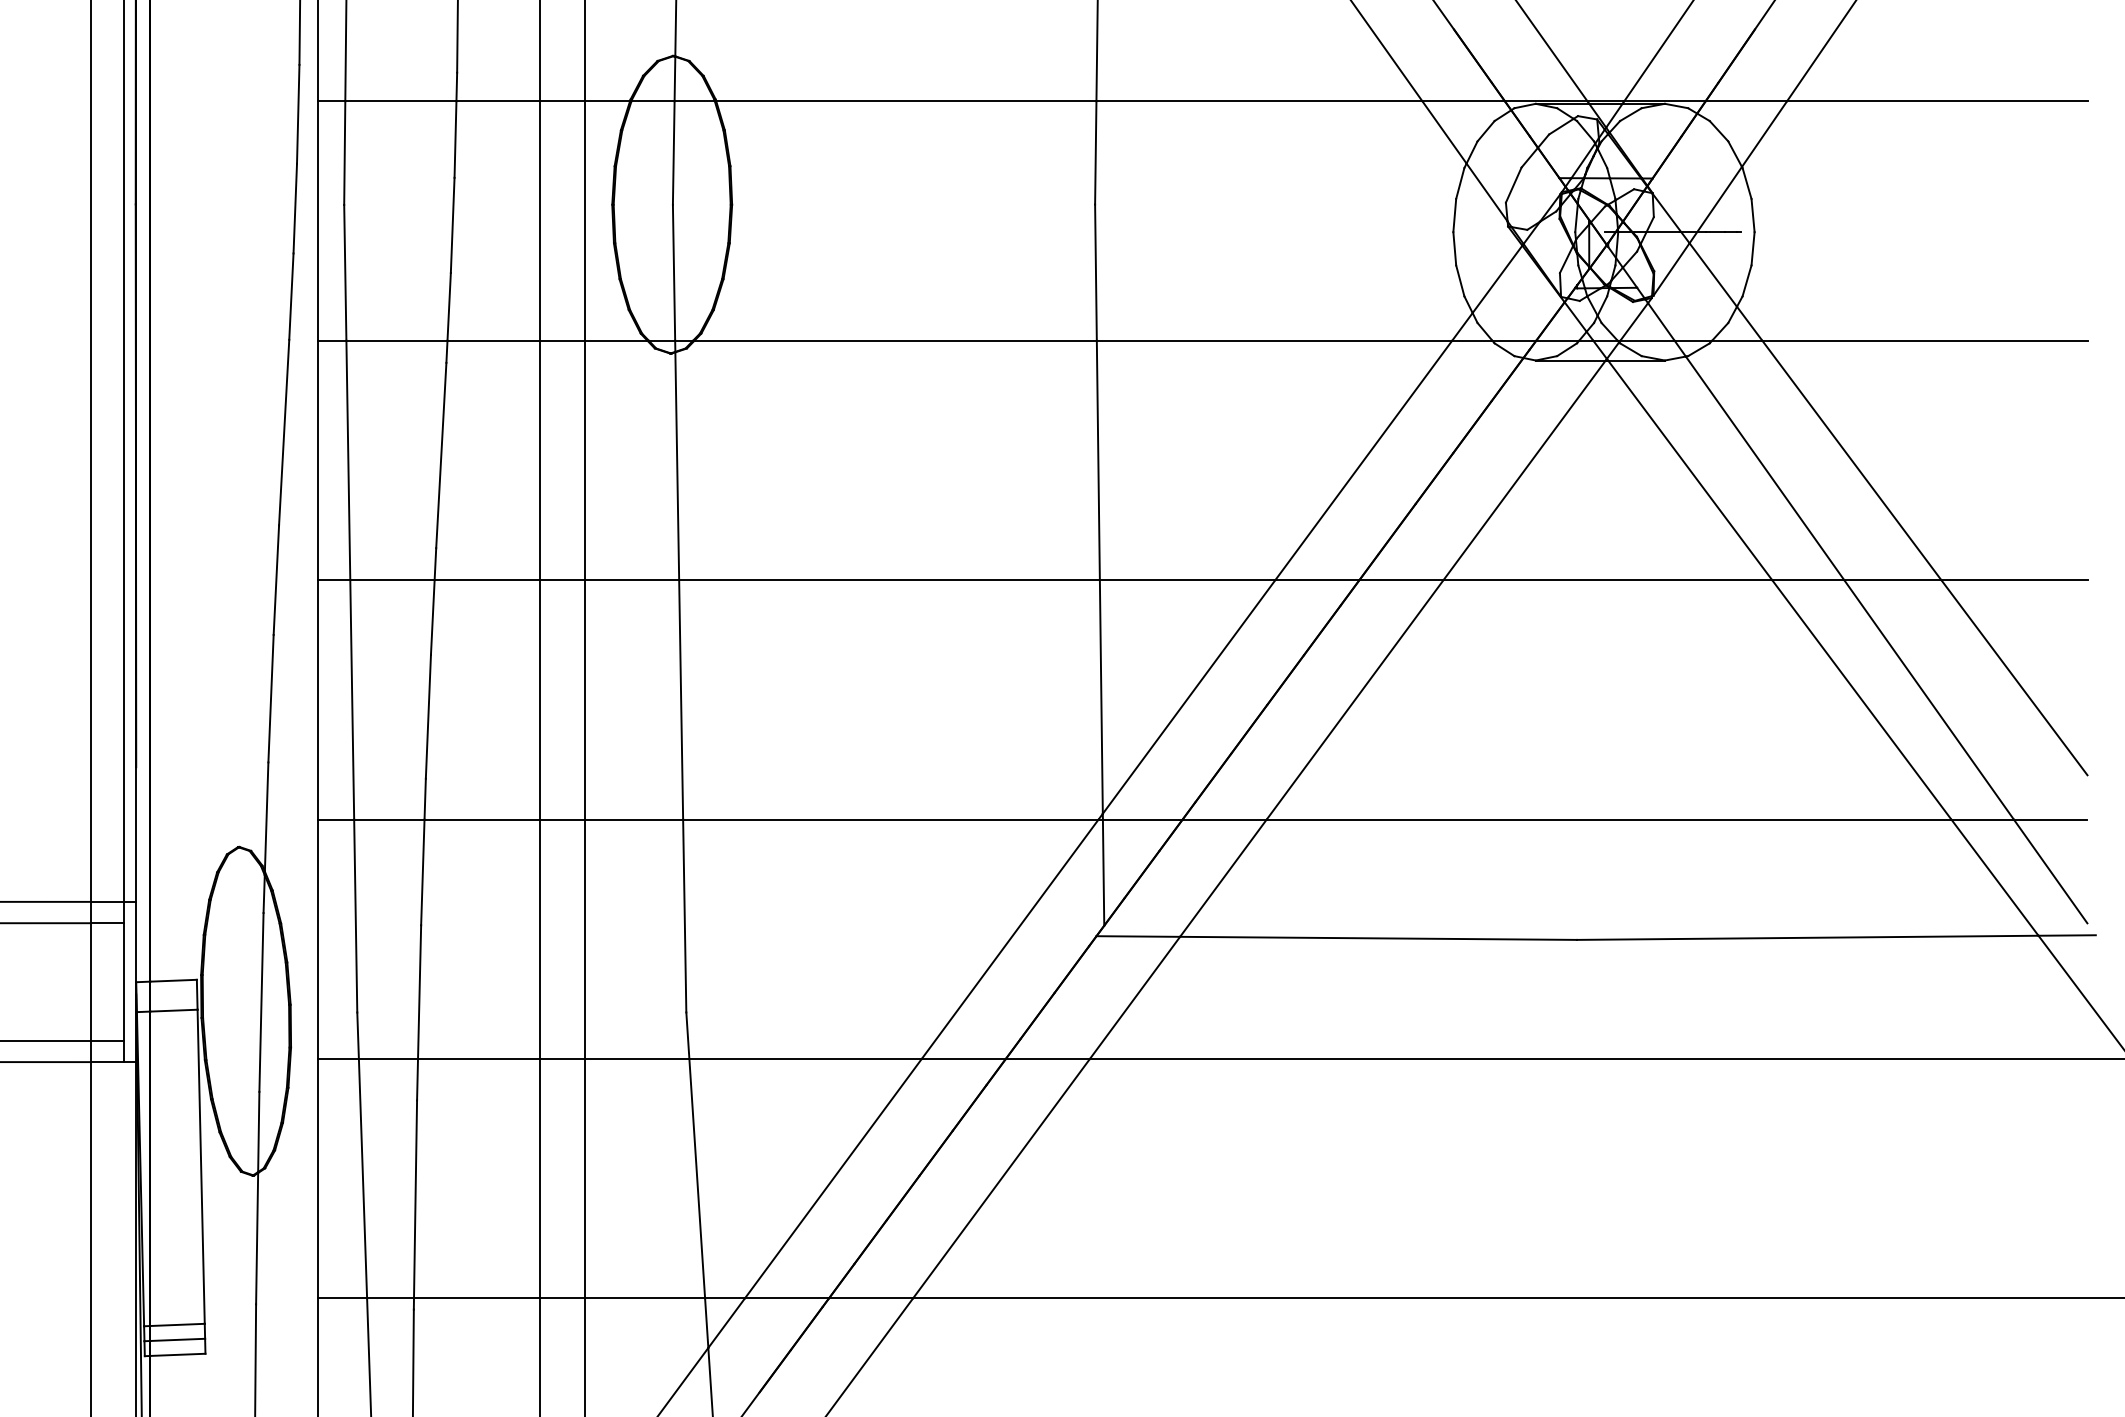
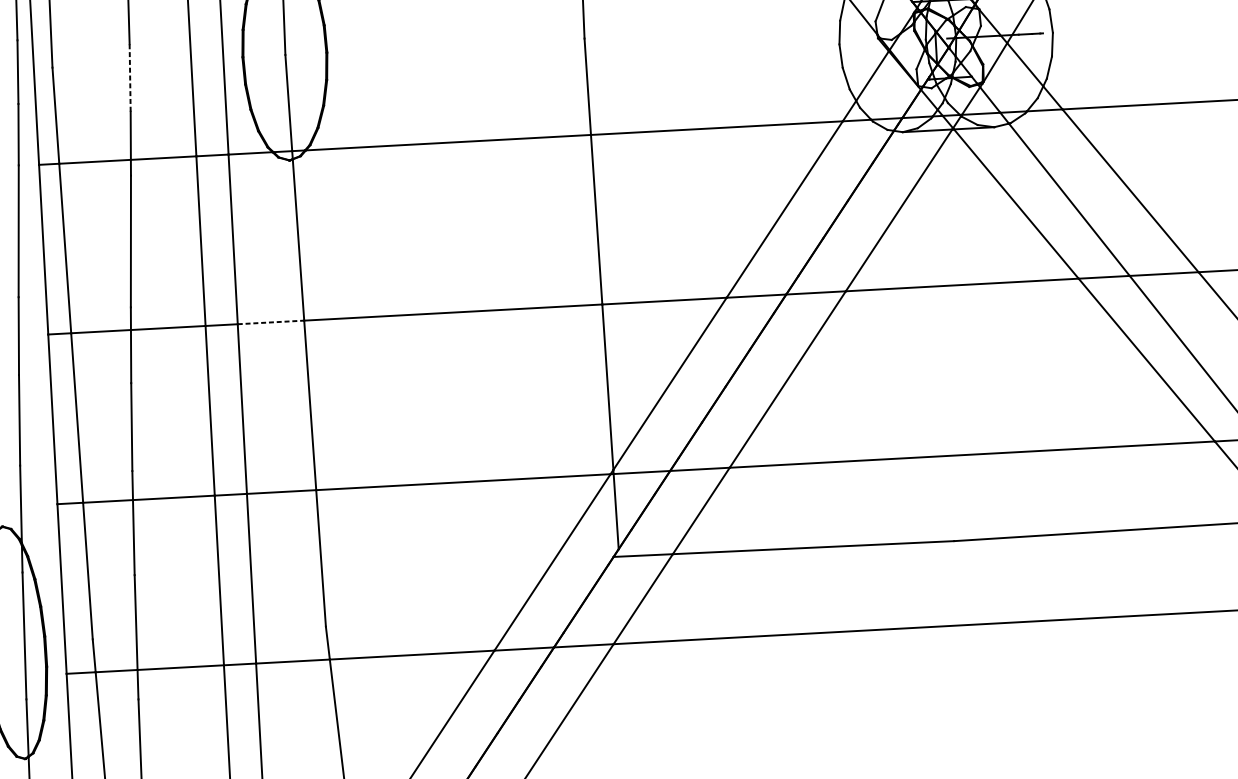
line: (452, 225) -> (130, 78), solid -> dashed
line: (632, 580) -> (271, 322), solid -> dashed

